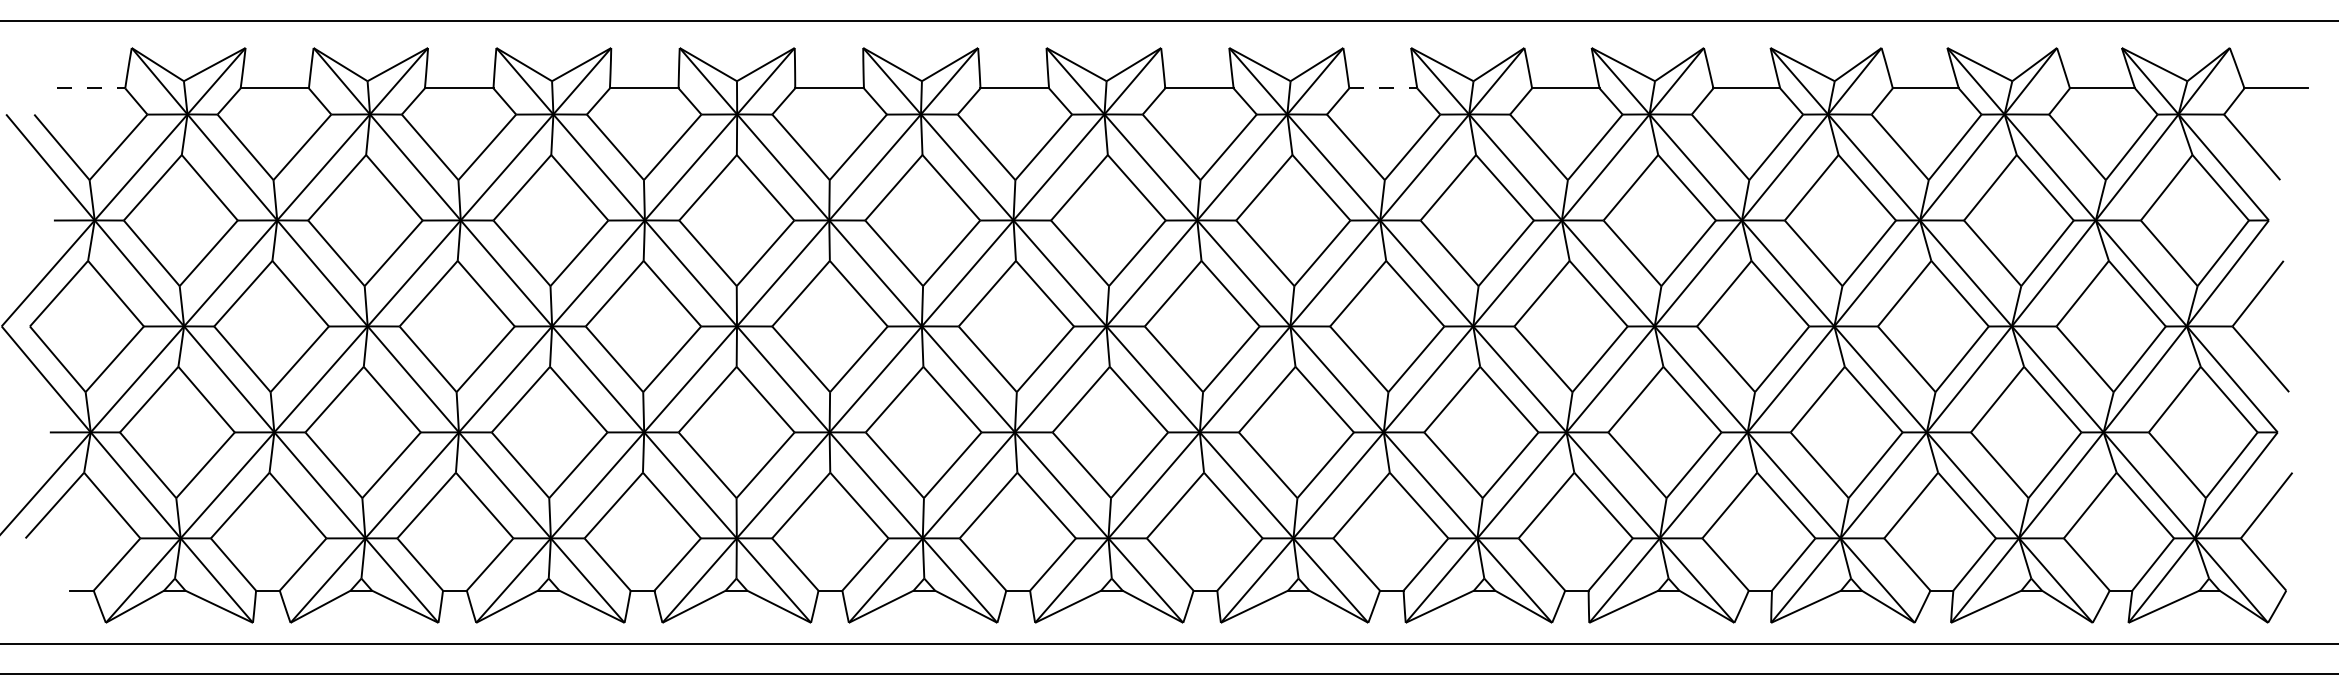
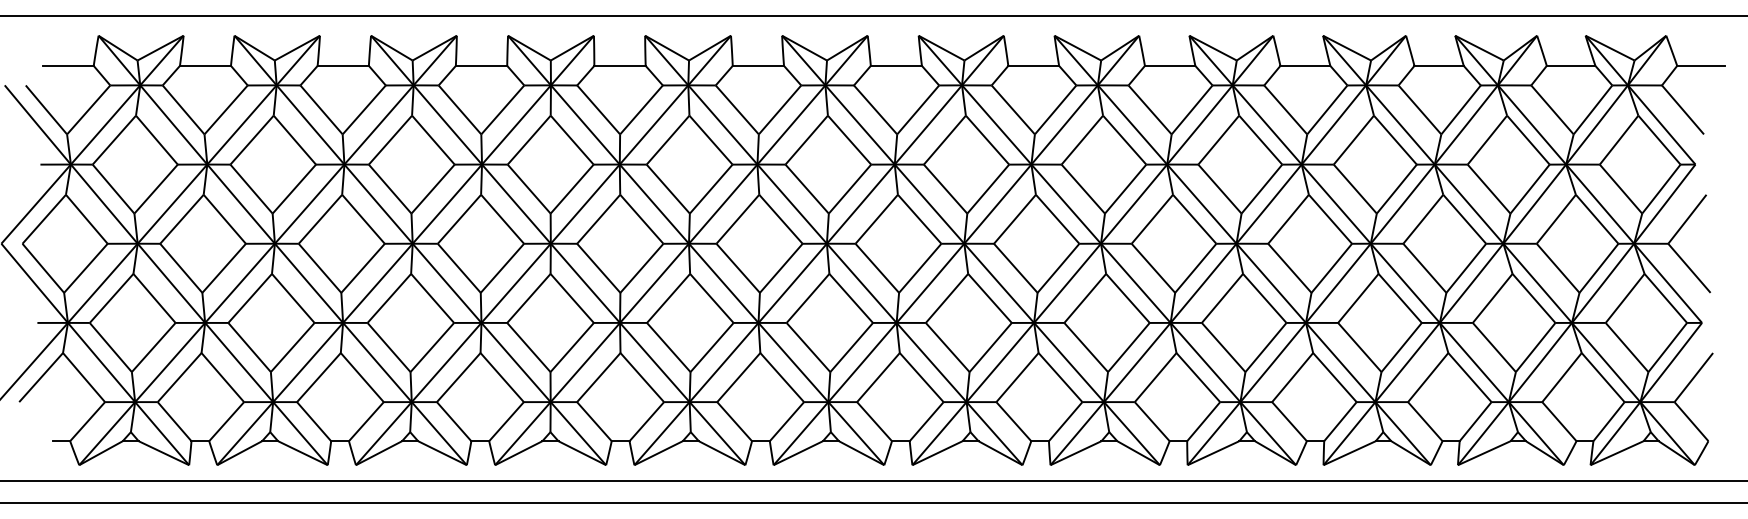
line: (91, 88) -> (68, 65), dashed -> solid
line: (1383, 88) -> (1033, 65), dashed -> solid

